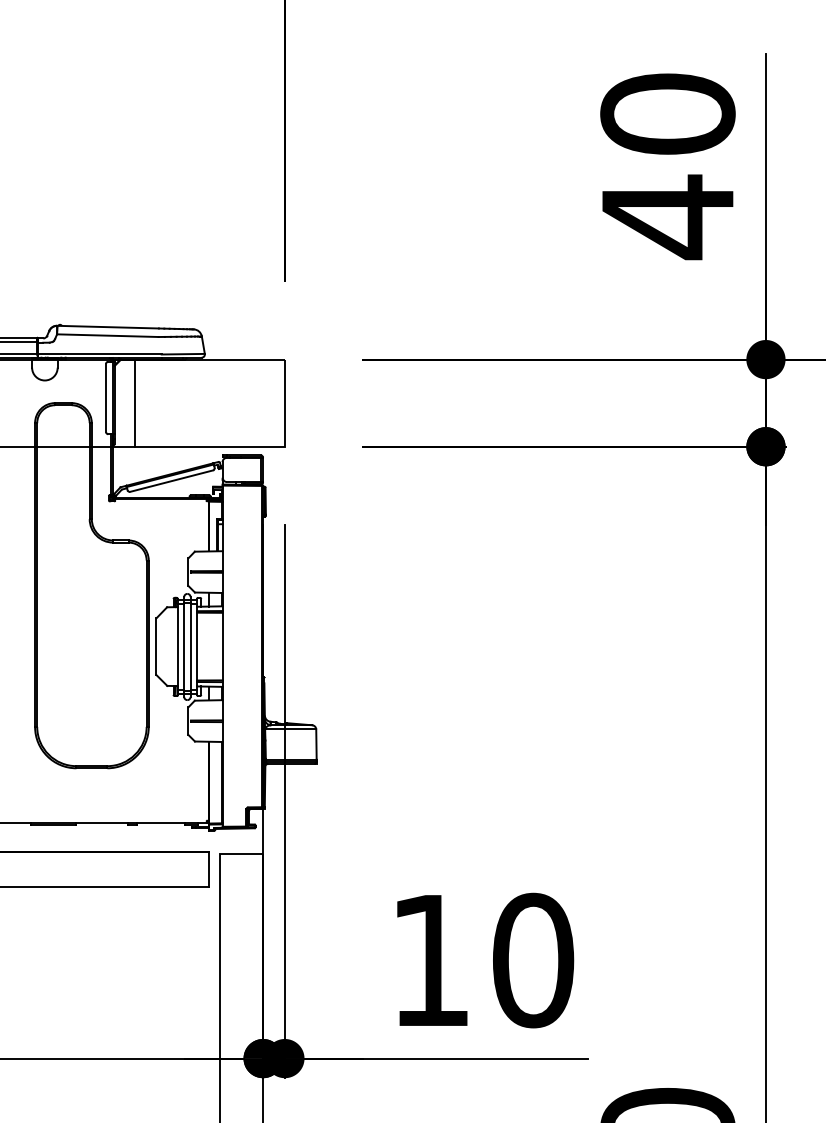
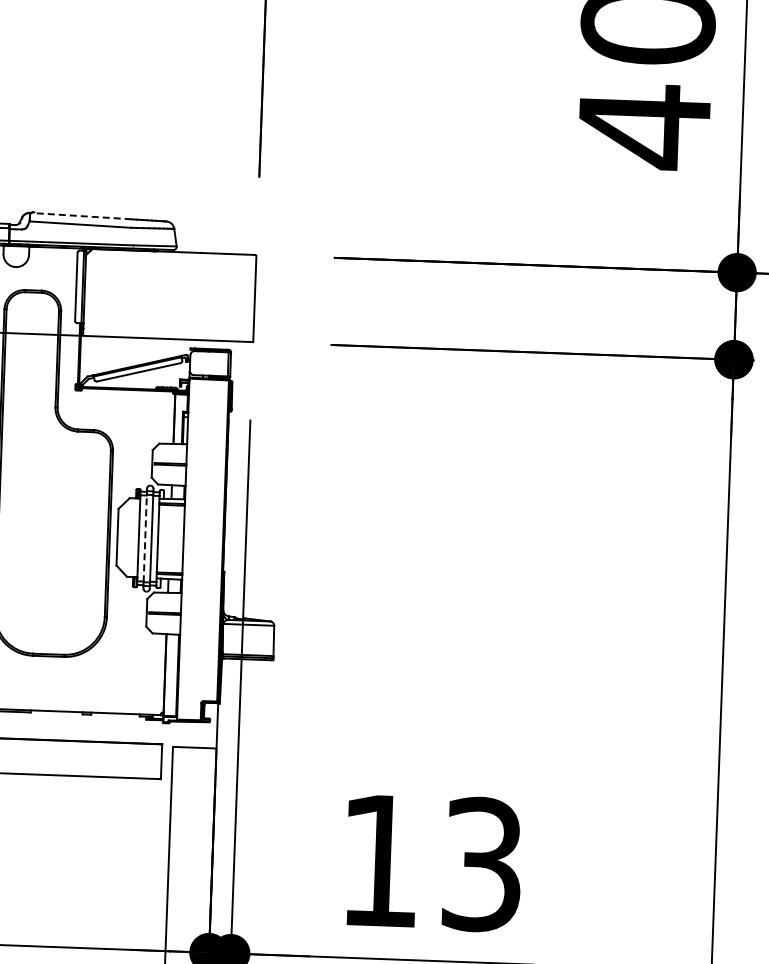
line: (108, 327) -> (81, 216), solid -> dashed
line: (134, 402) -> (104, 292), removed
line: (184, 647) -> (145, 539), solid -> dashed
text: (533, 960) -> (482, 864), 10 -> 13

